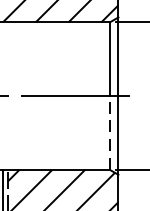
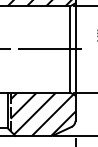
line: (109, 133) -> (70, 71), dashed -> solid

